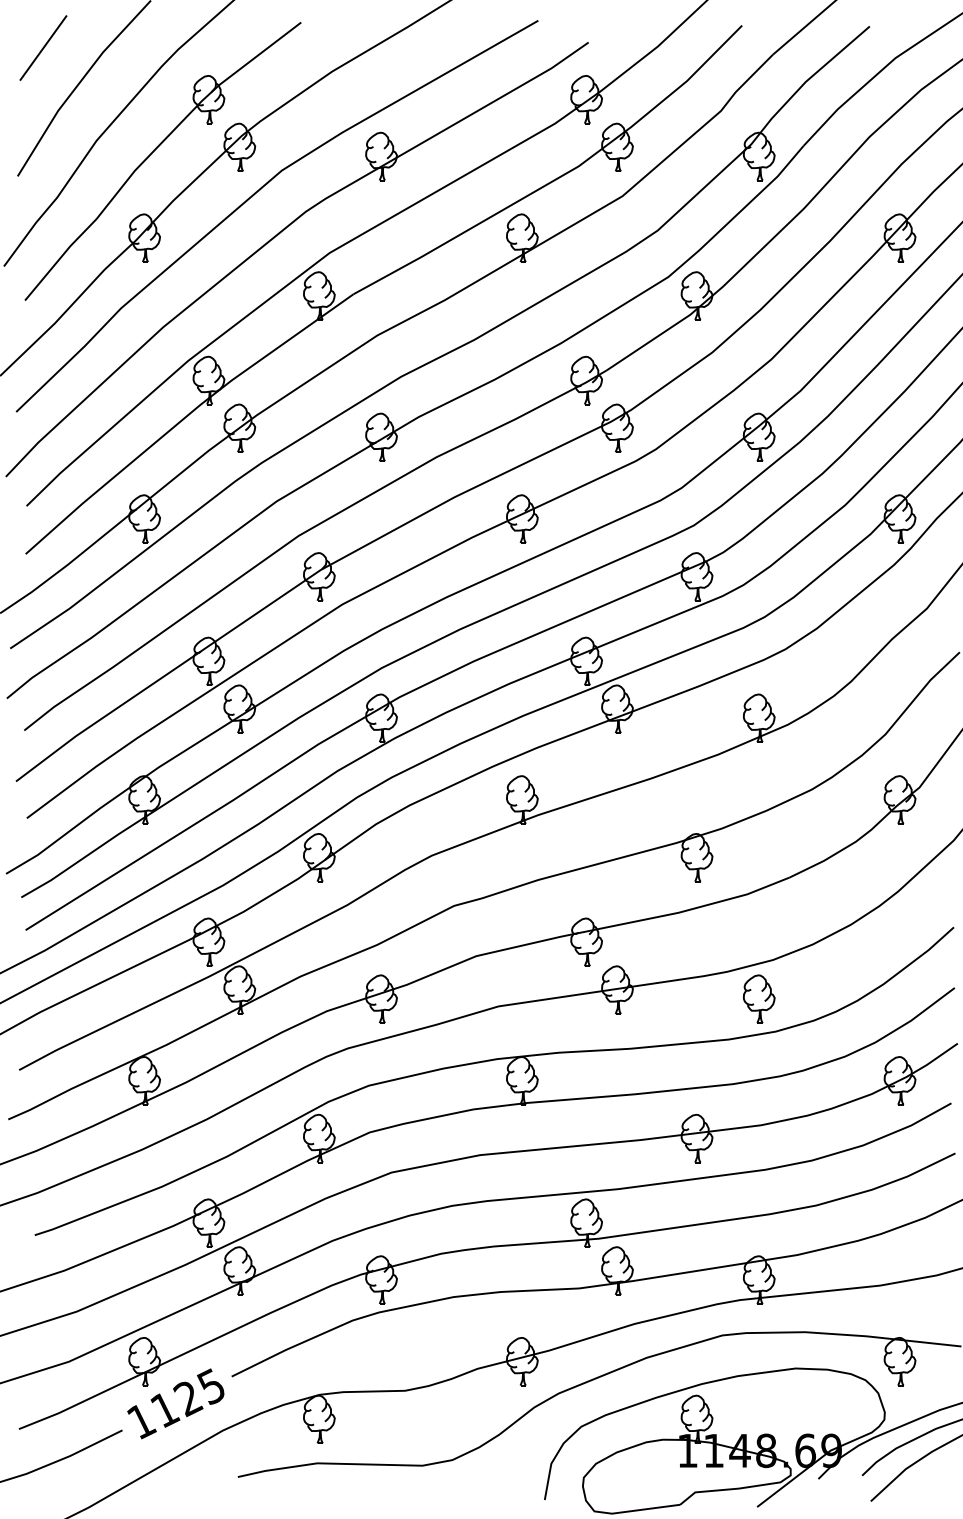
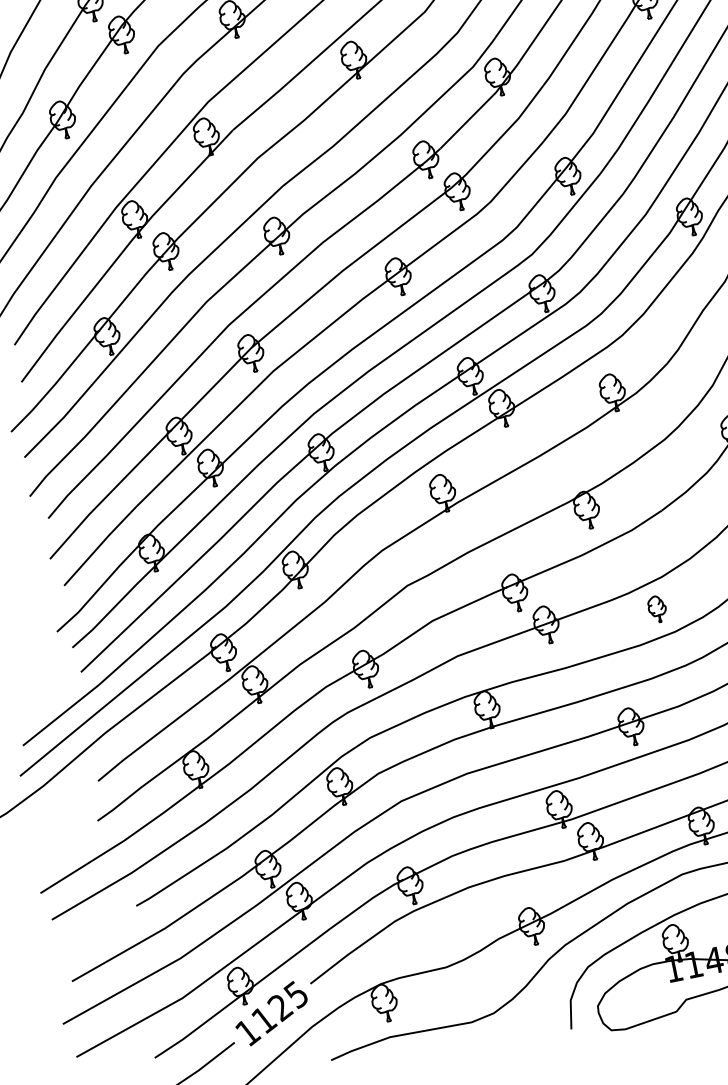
part: (759, 998) -> (657, 608), size x0.7

